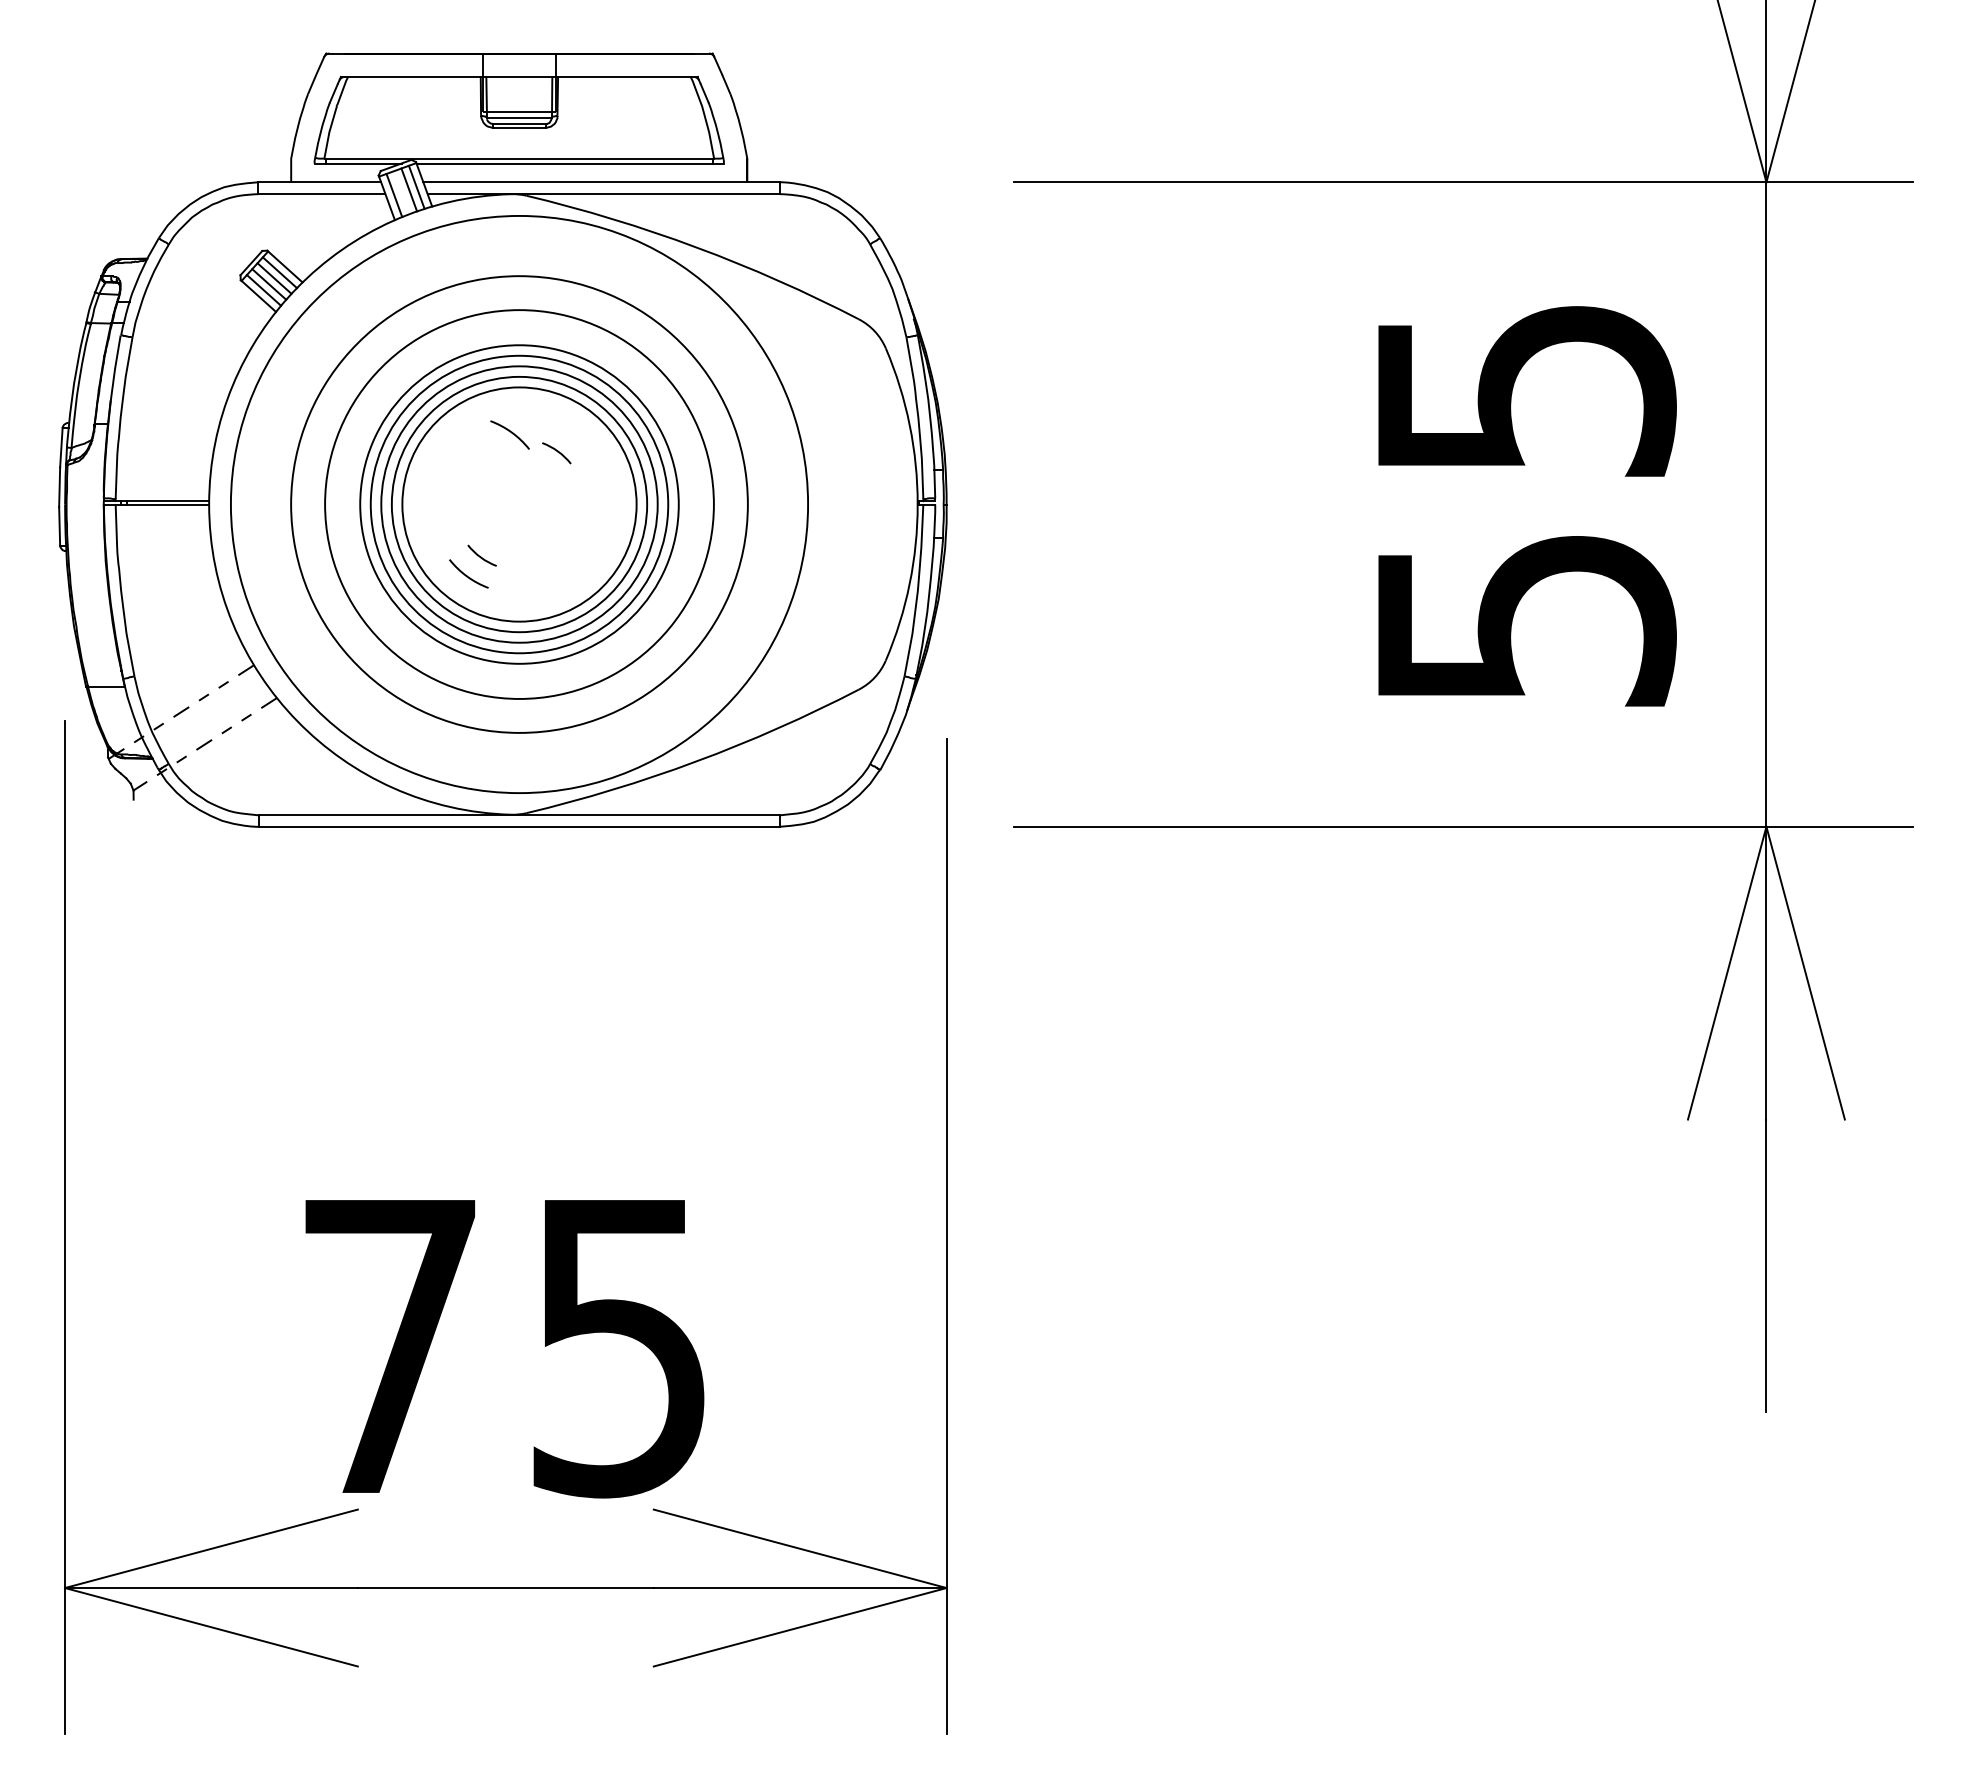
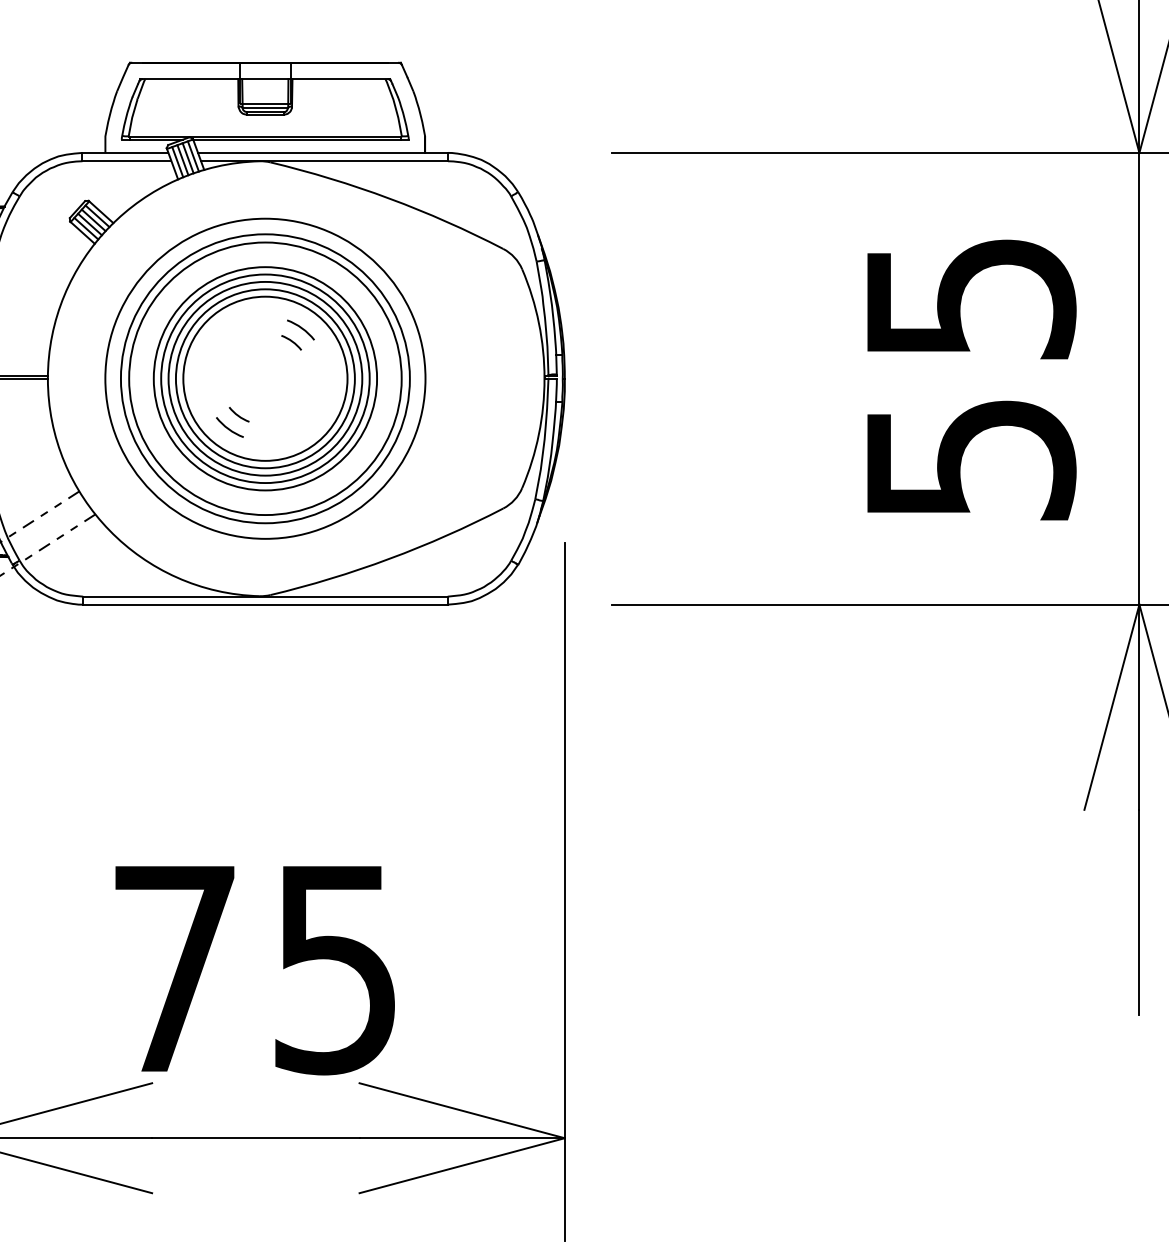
line: (401, 192) -> (182, 160), added
arc: (509, 432) -> (300, 328), moved
circle: (519, 504) -> (265, 378), size x0.71

